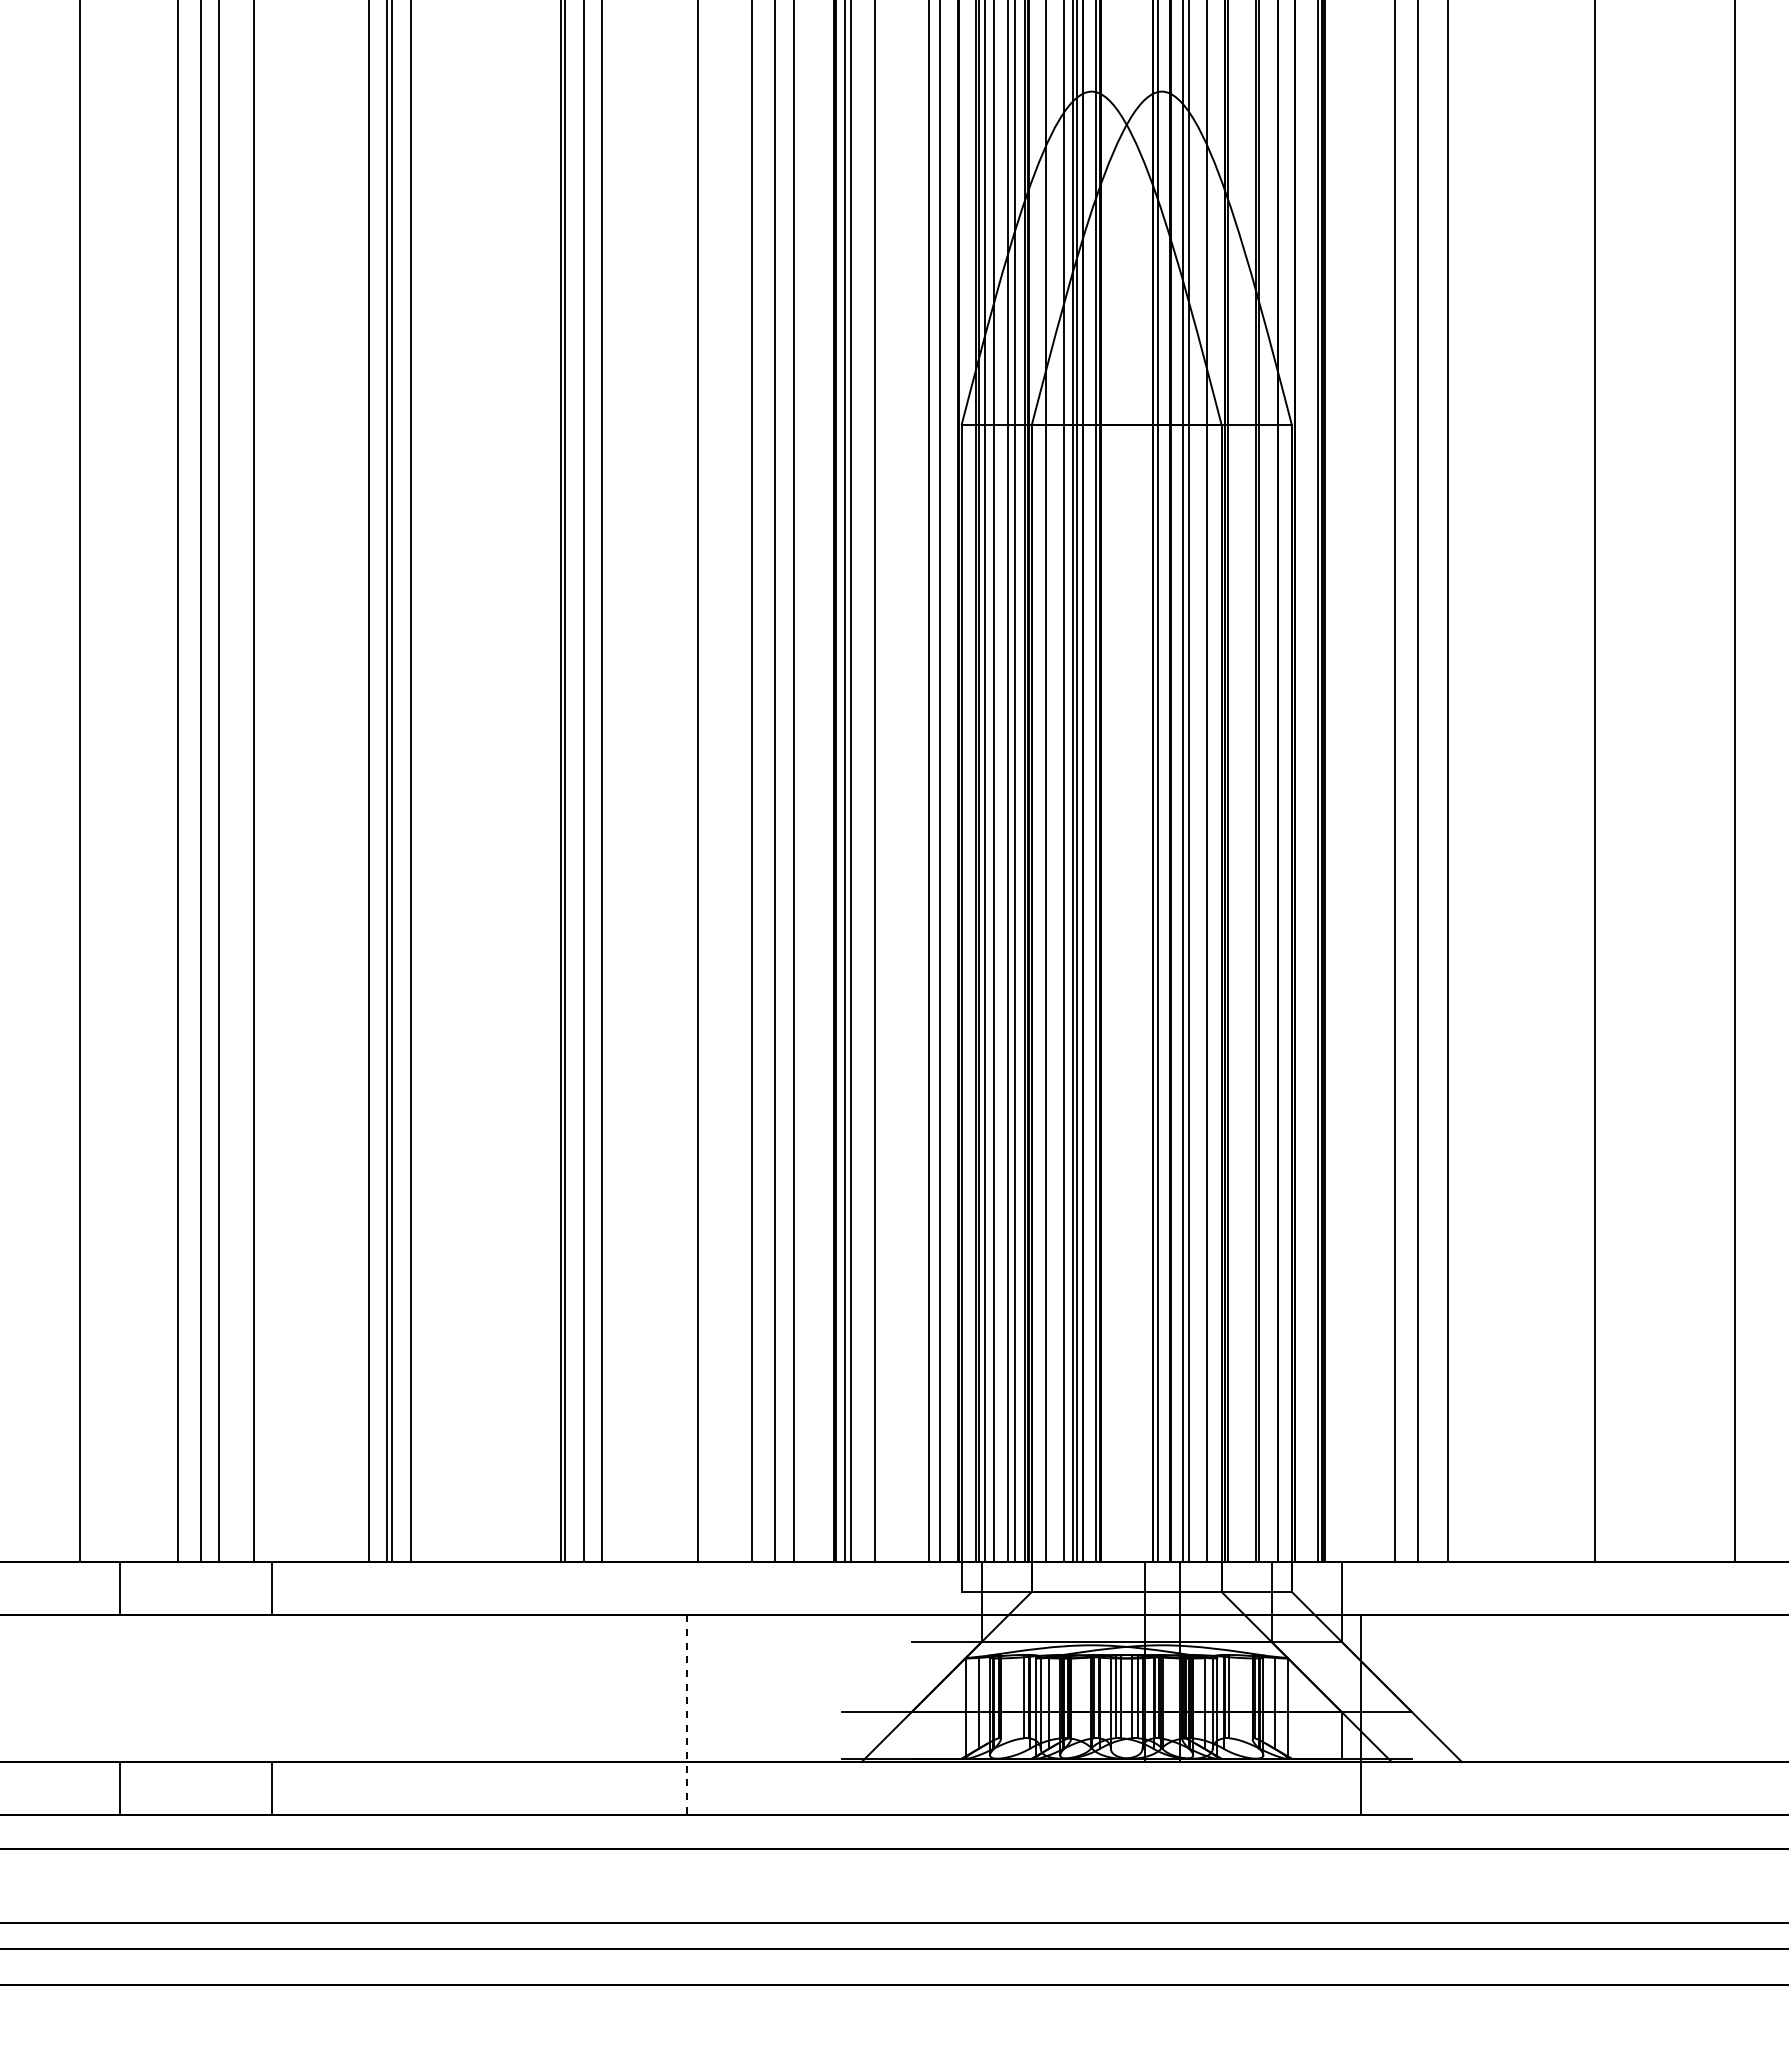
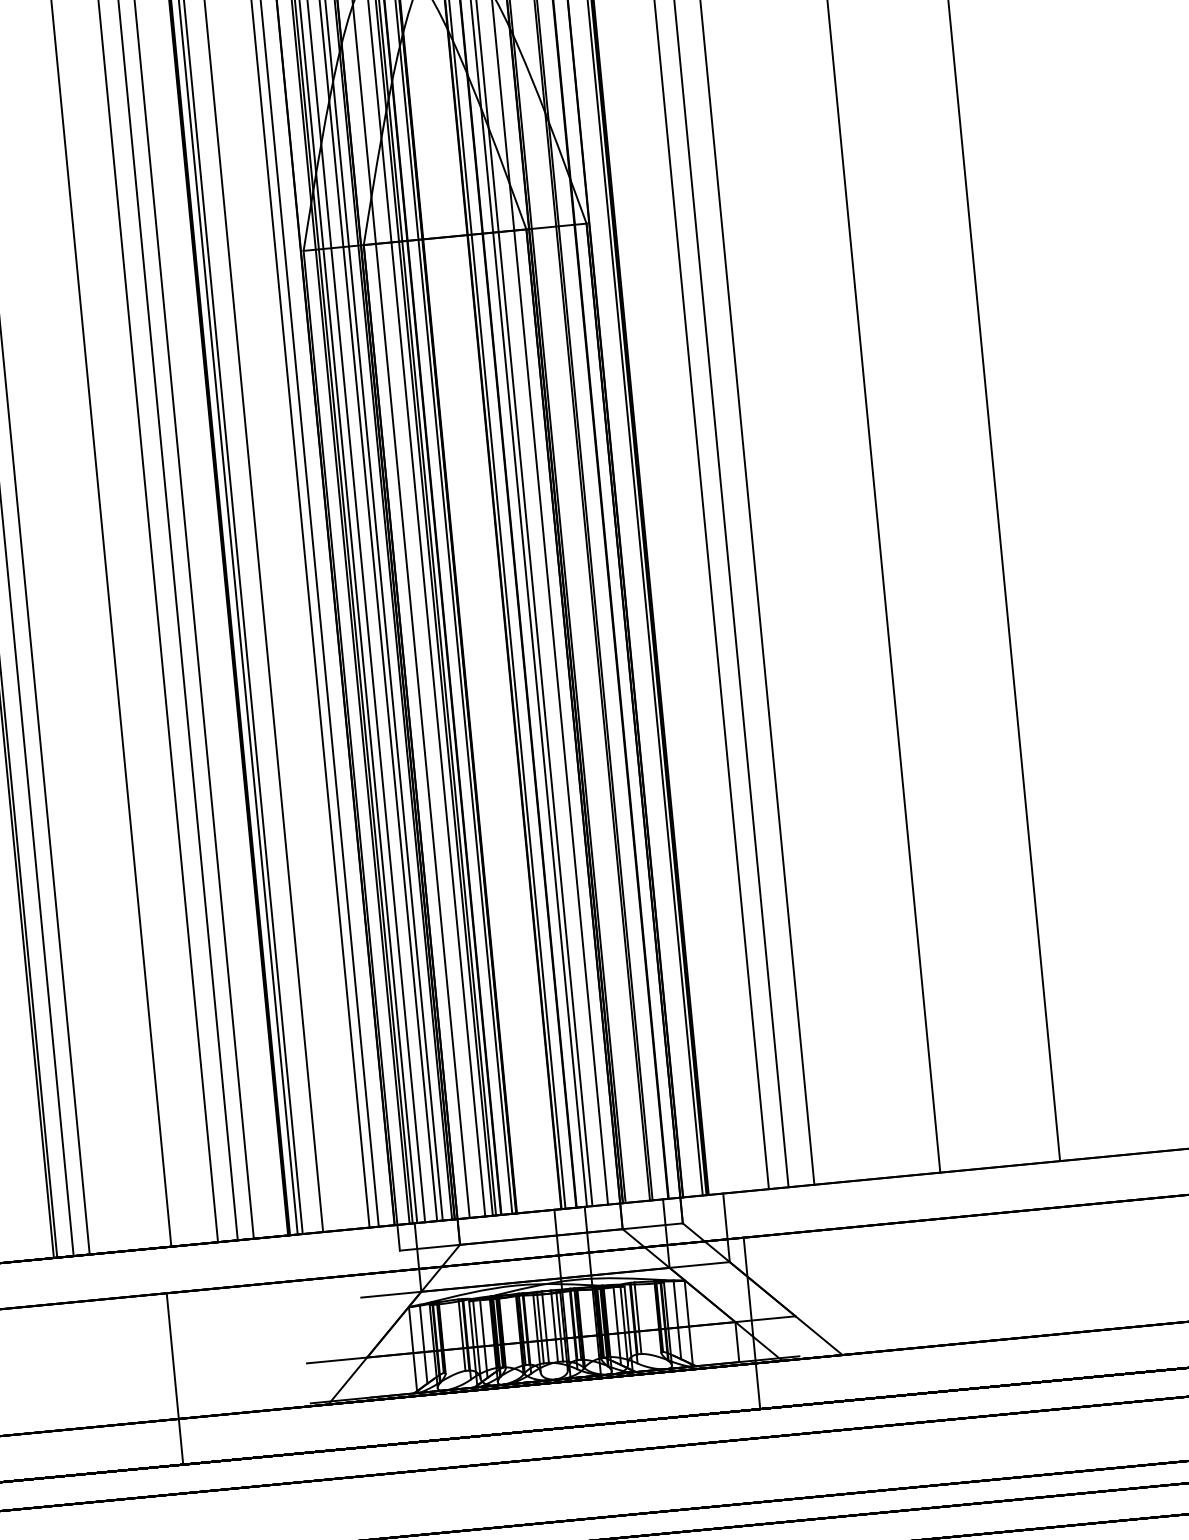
line: (687, 1715) -> (175, 1379), dashed -> solid

